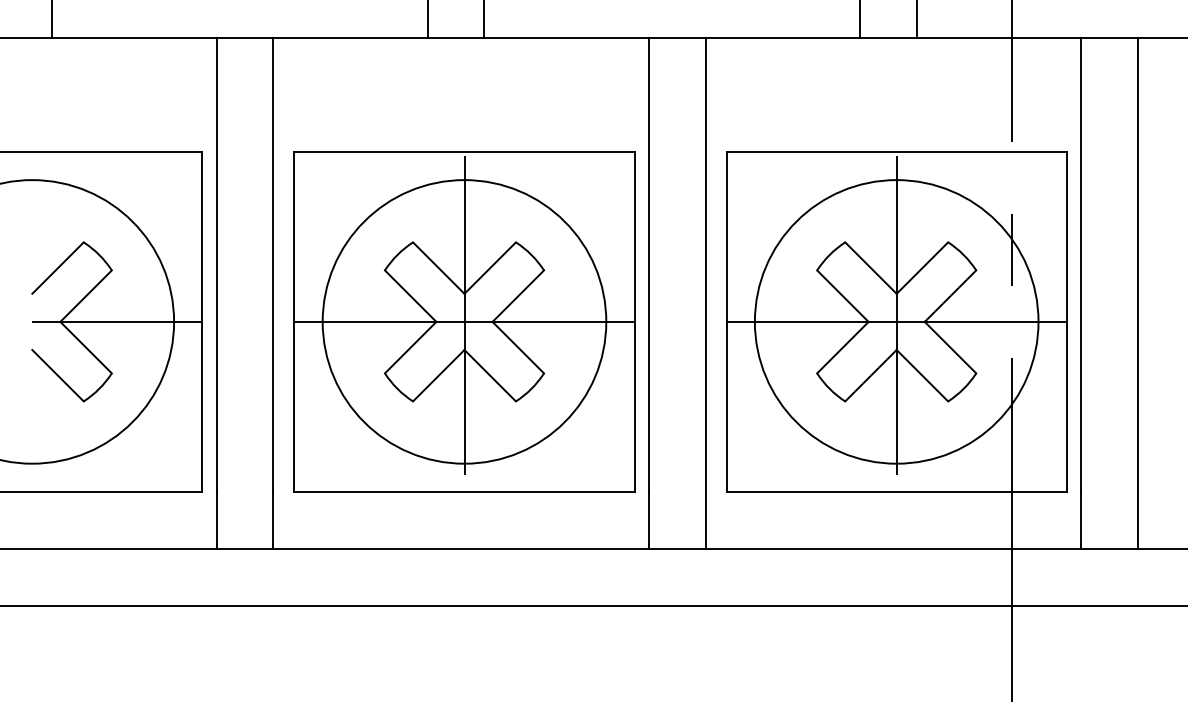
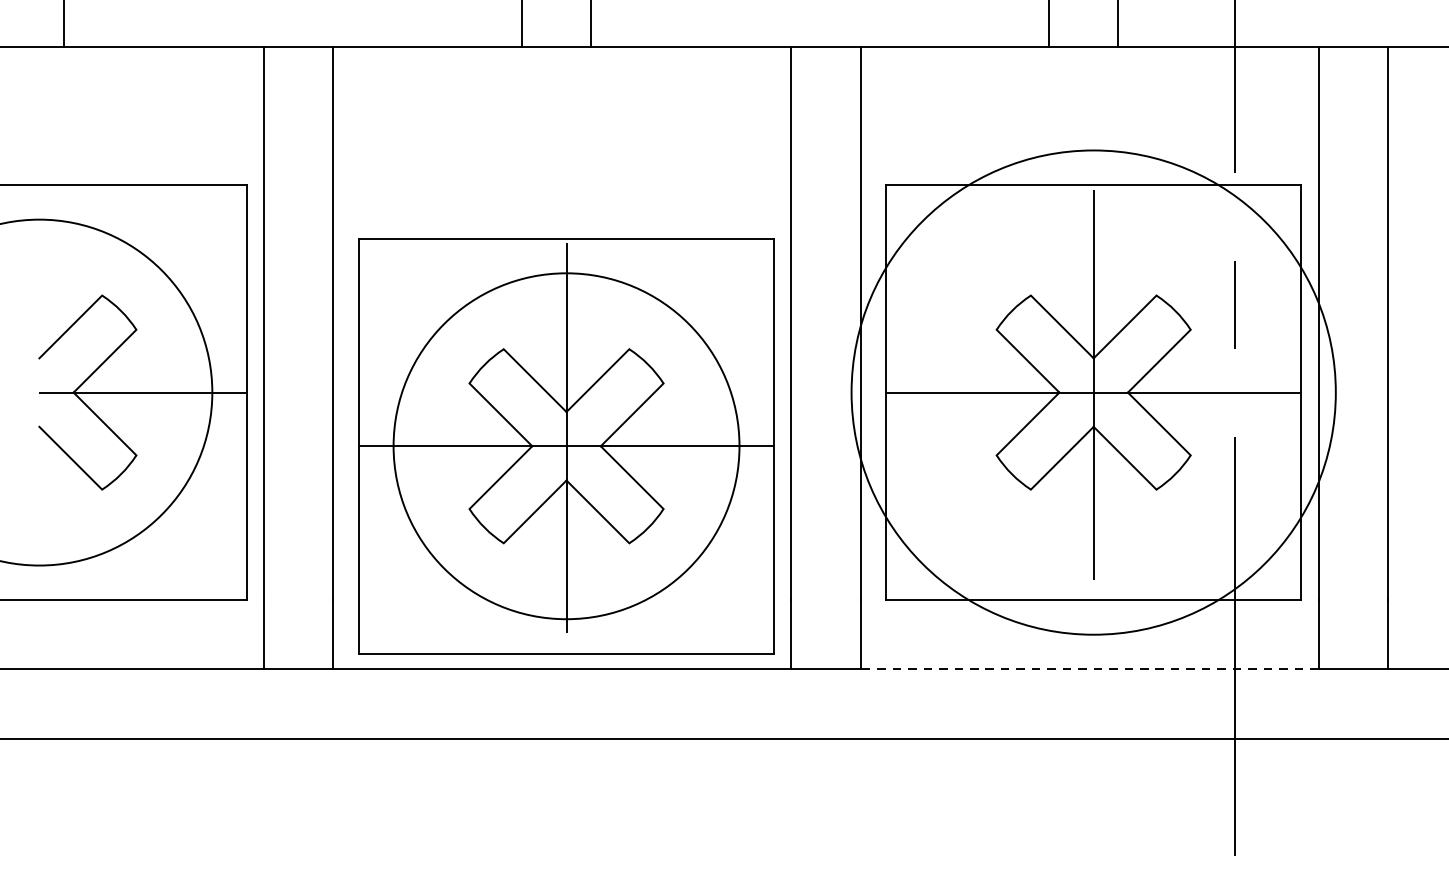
part: (464, 321) -> (566, 445), moved
circle: (896, 321) -> (1093, 392), size x1.4
line: (893, 548) -> (1089, 668), solid -> dashed

